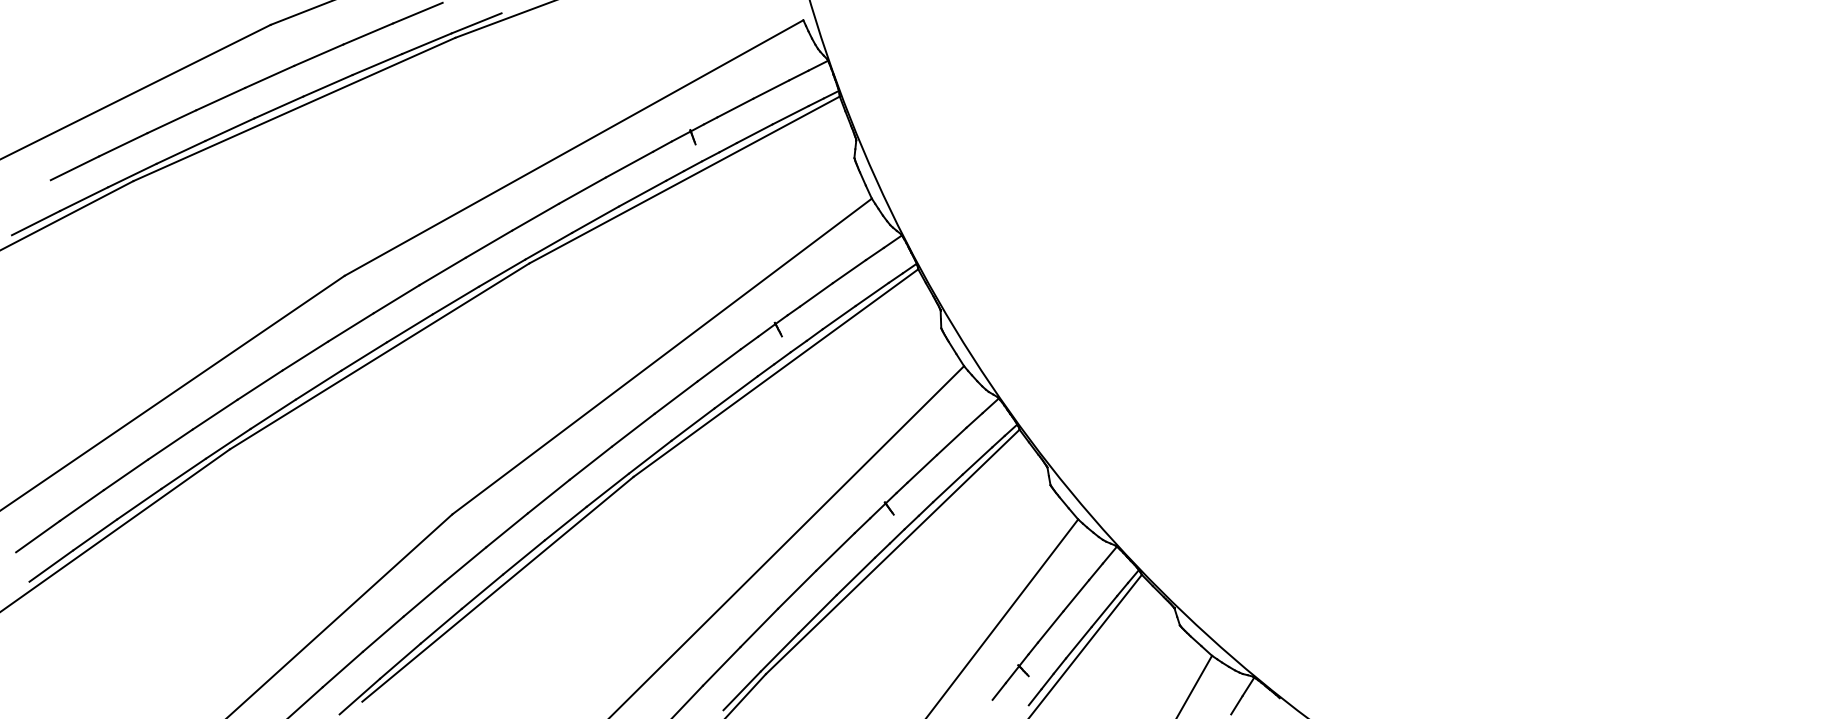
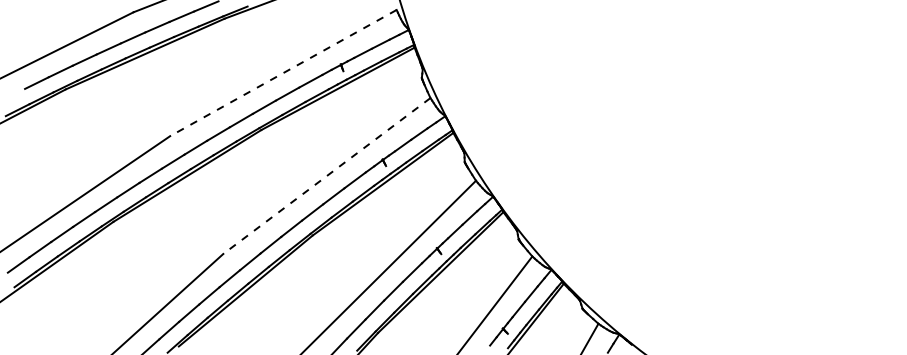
line: (574, 148) -> (283, 73), solid -> dashed
line: (661, 357) -> (326, 176), solid -> dashed

